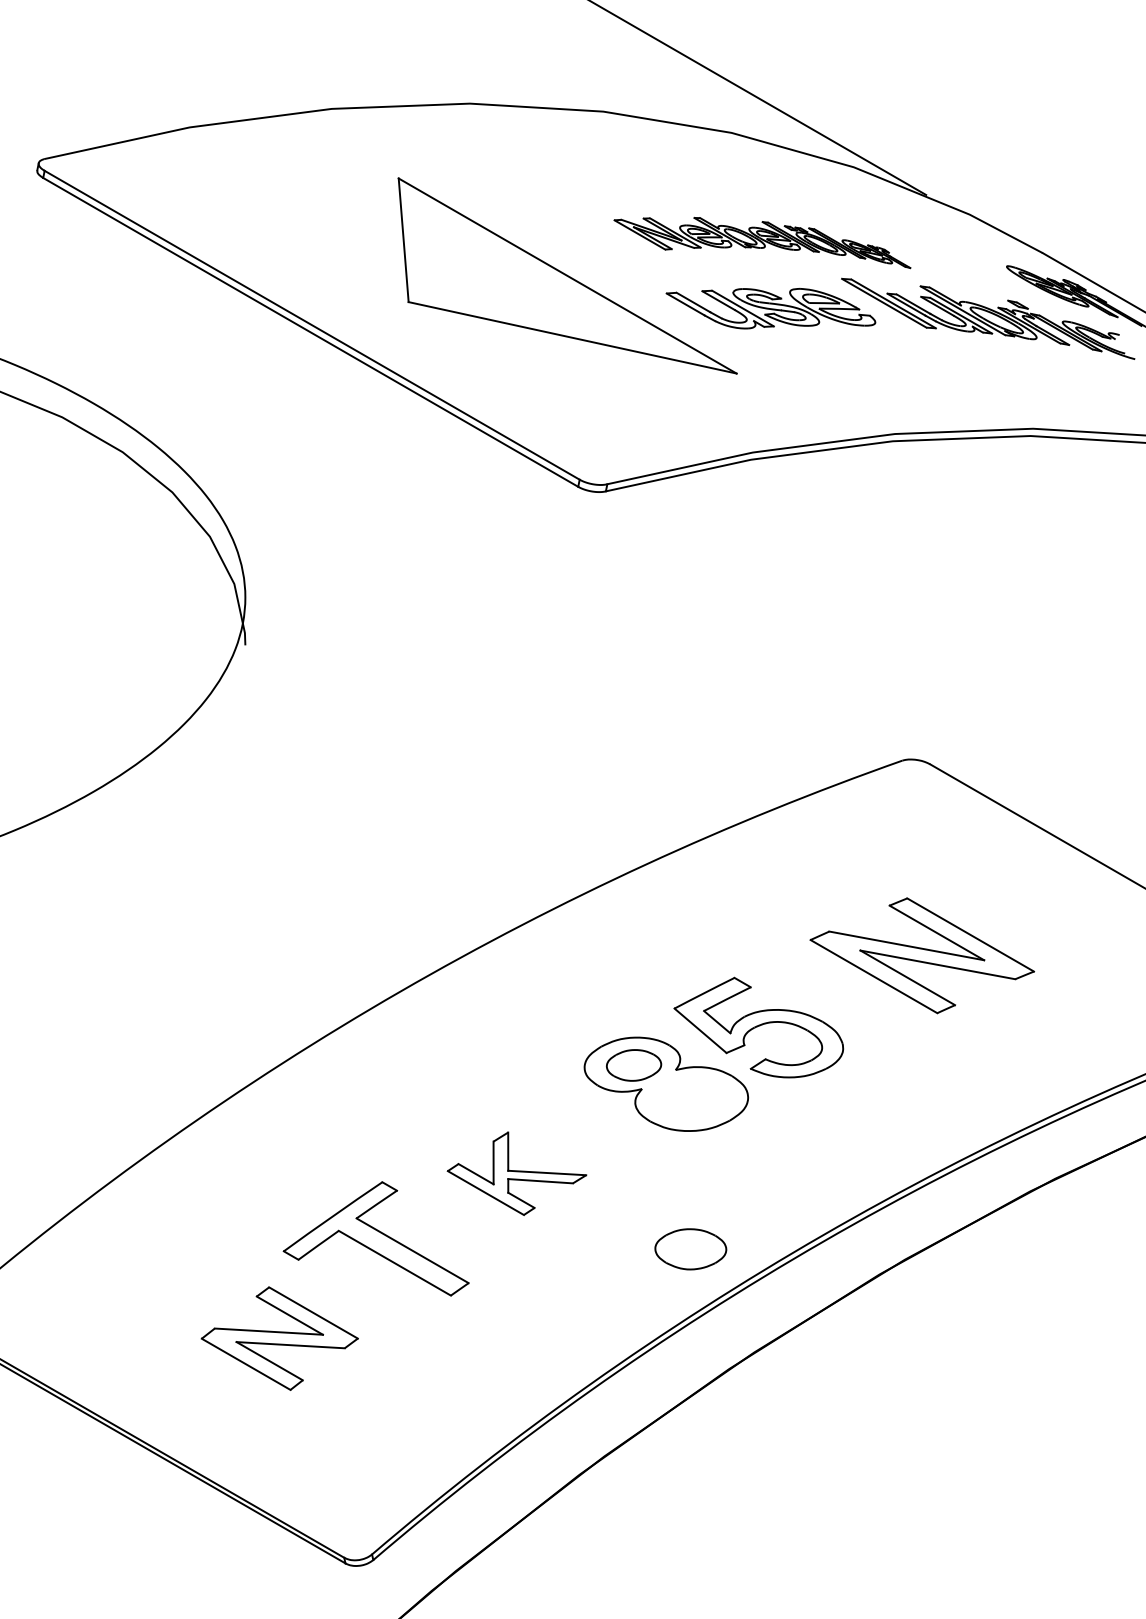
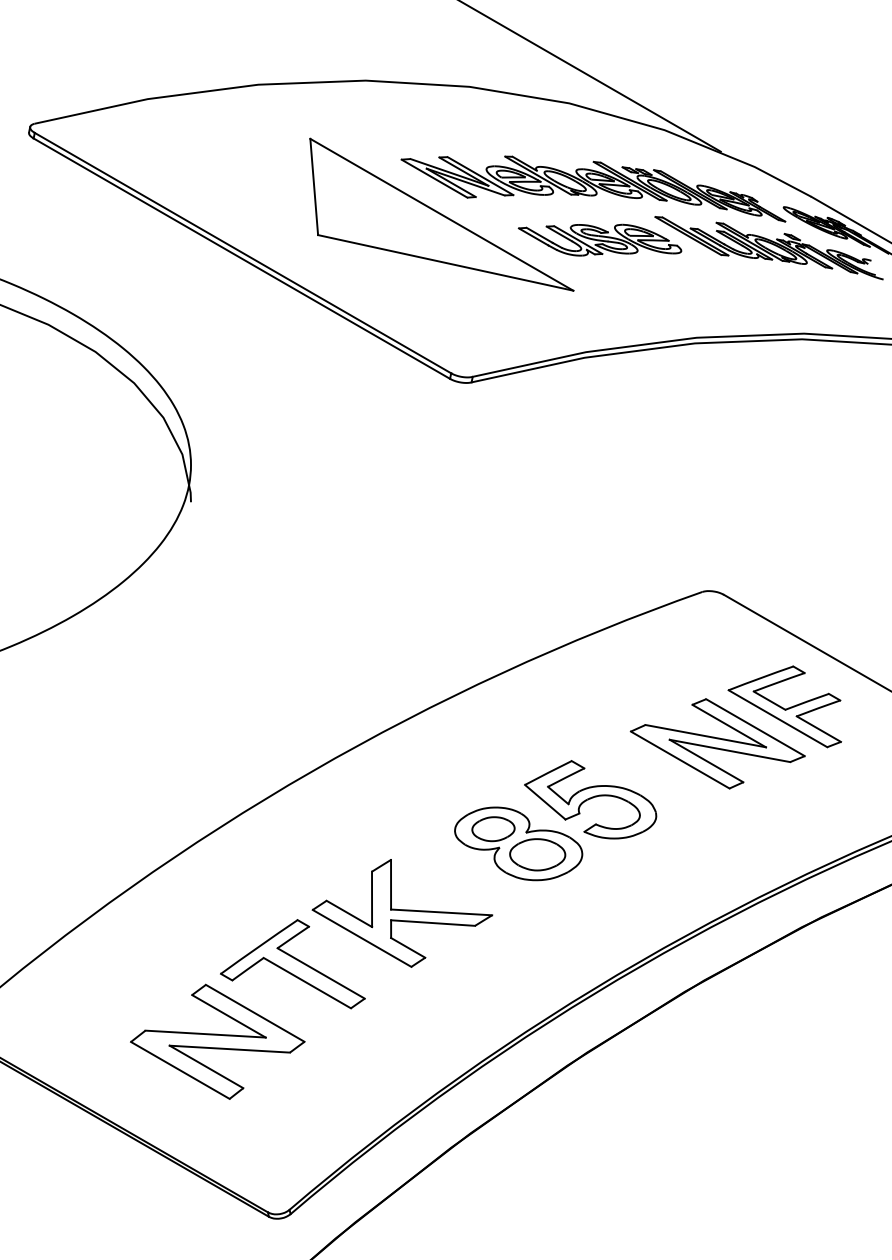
part: (762, 242) -> (593, 188), size x1.67
part: (1008, 908) -> (784, 707), added
part: (516, 1173) -> (402, 913), size x1.67
part: (690, 1249) -> (537, 854), moved
part: (279, 1338) -> (217, 1041), size x1.43

